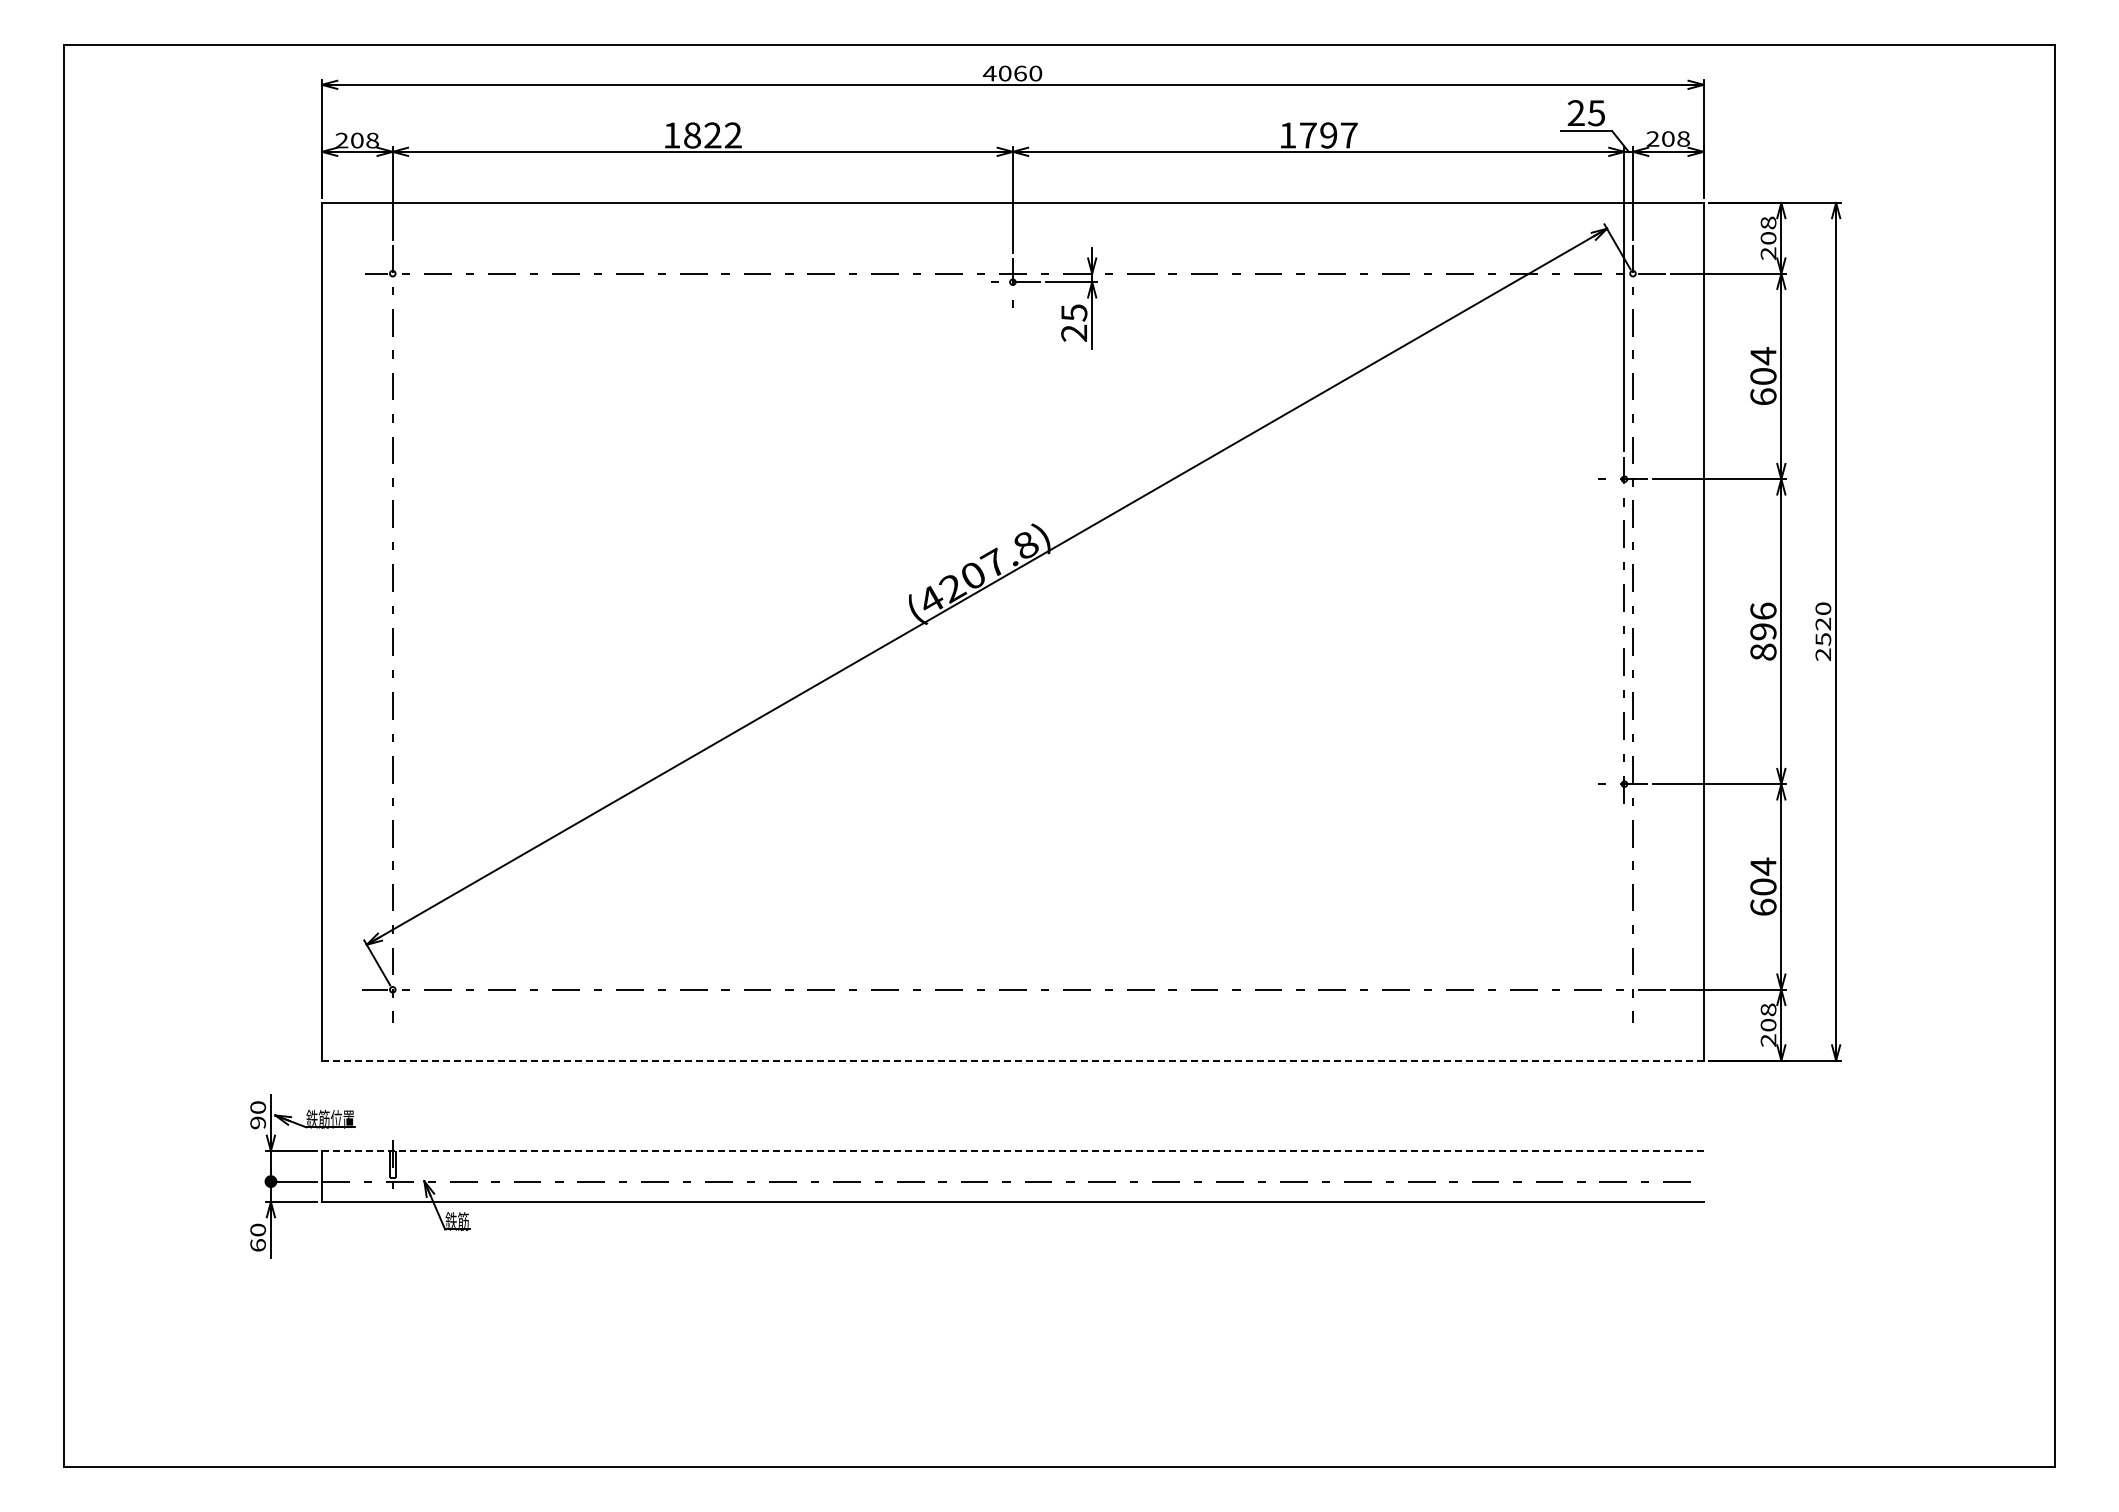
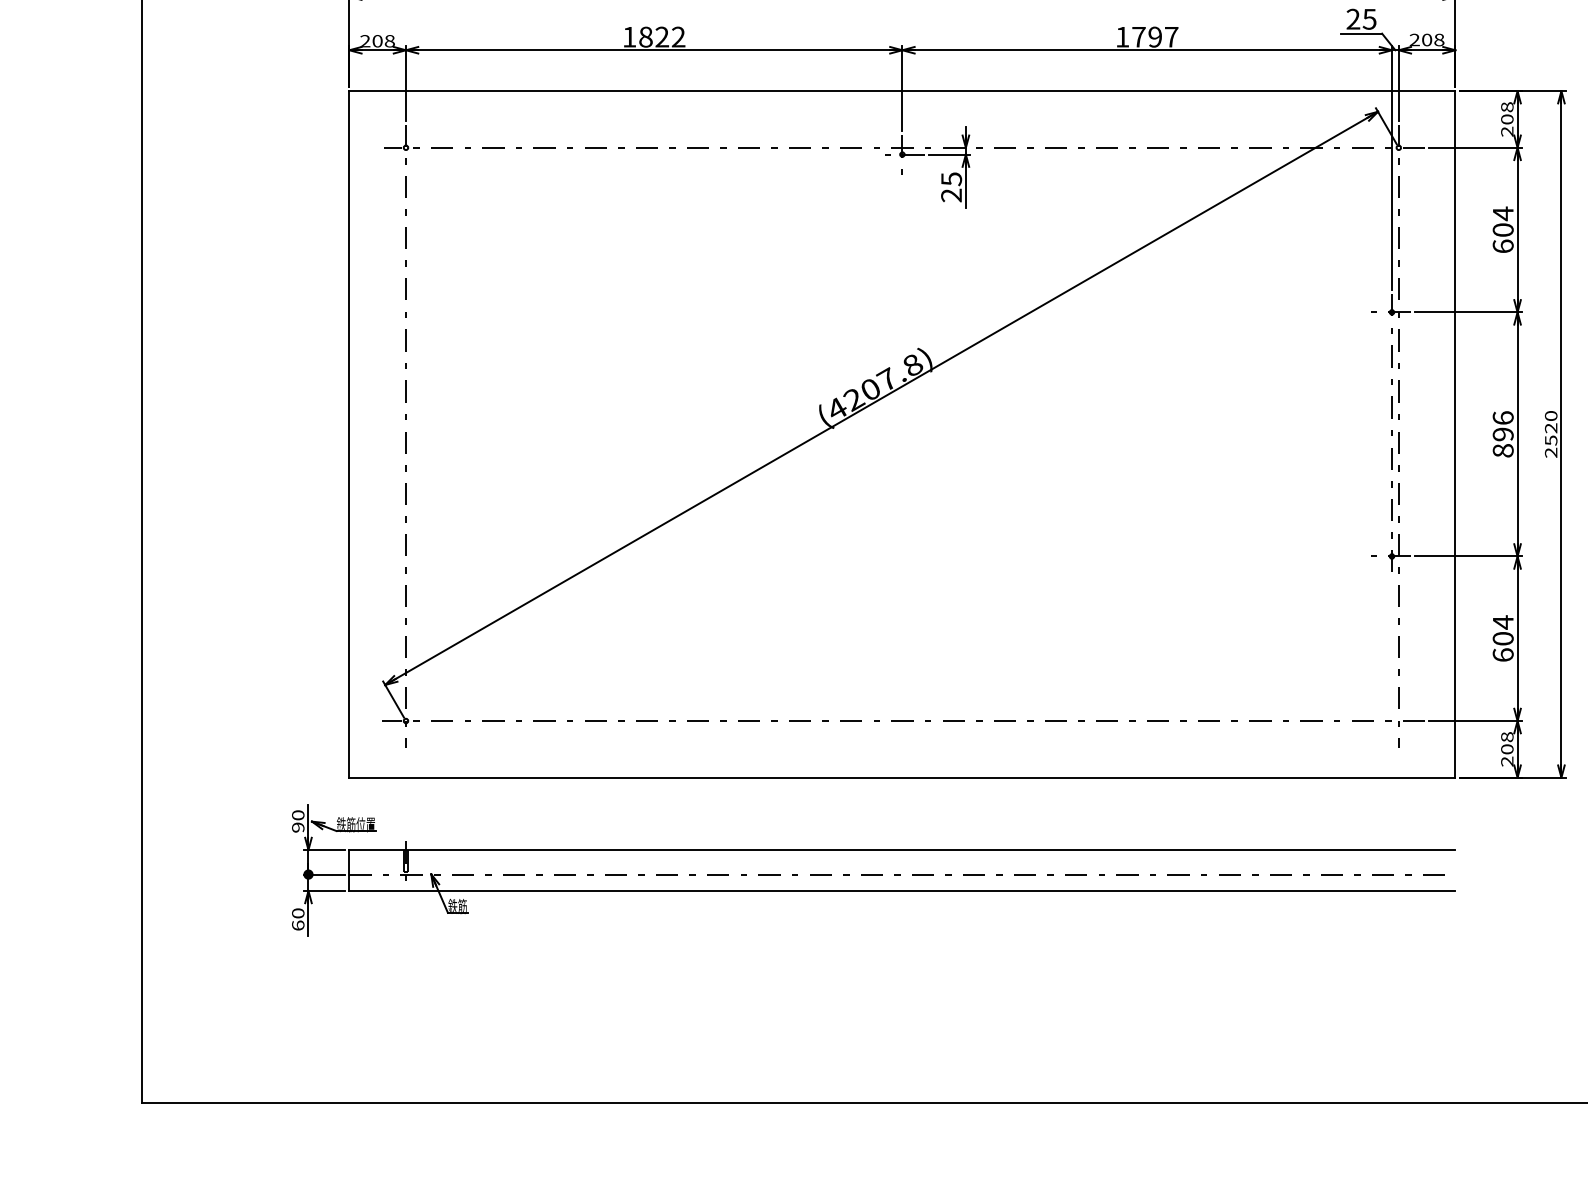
line: (1012, 1060) -> (902, 777), dashed -> solid
line: (1012, 1150) -> (902, 849), dashed -> solid

